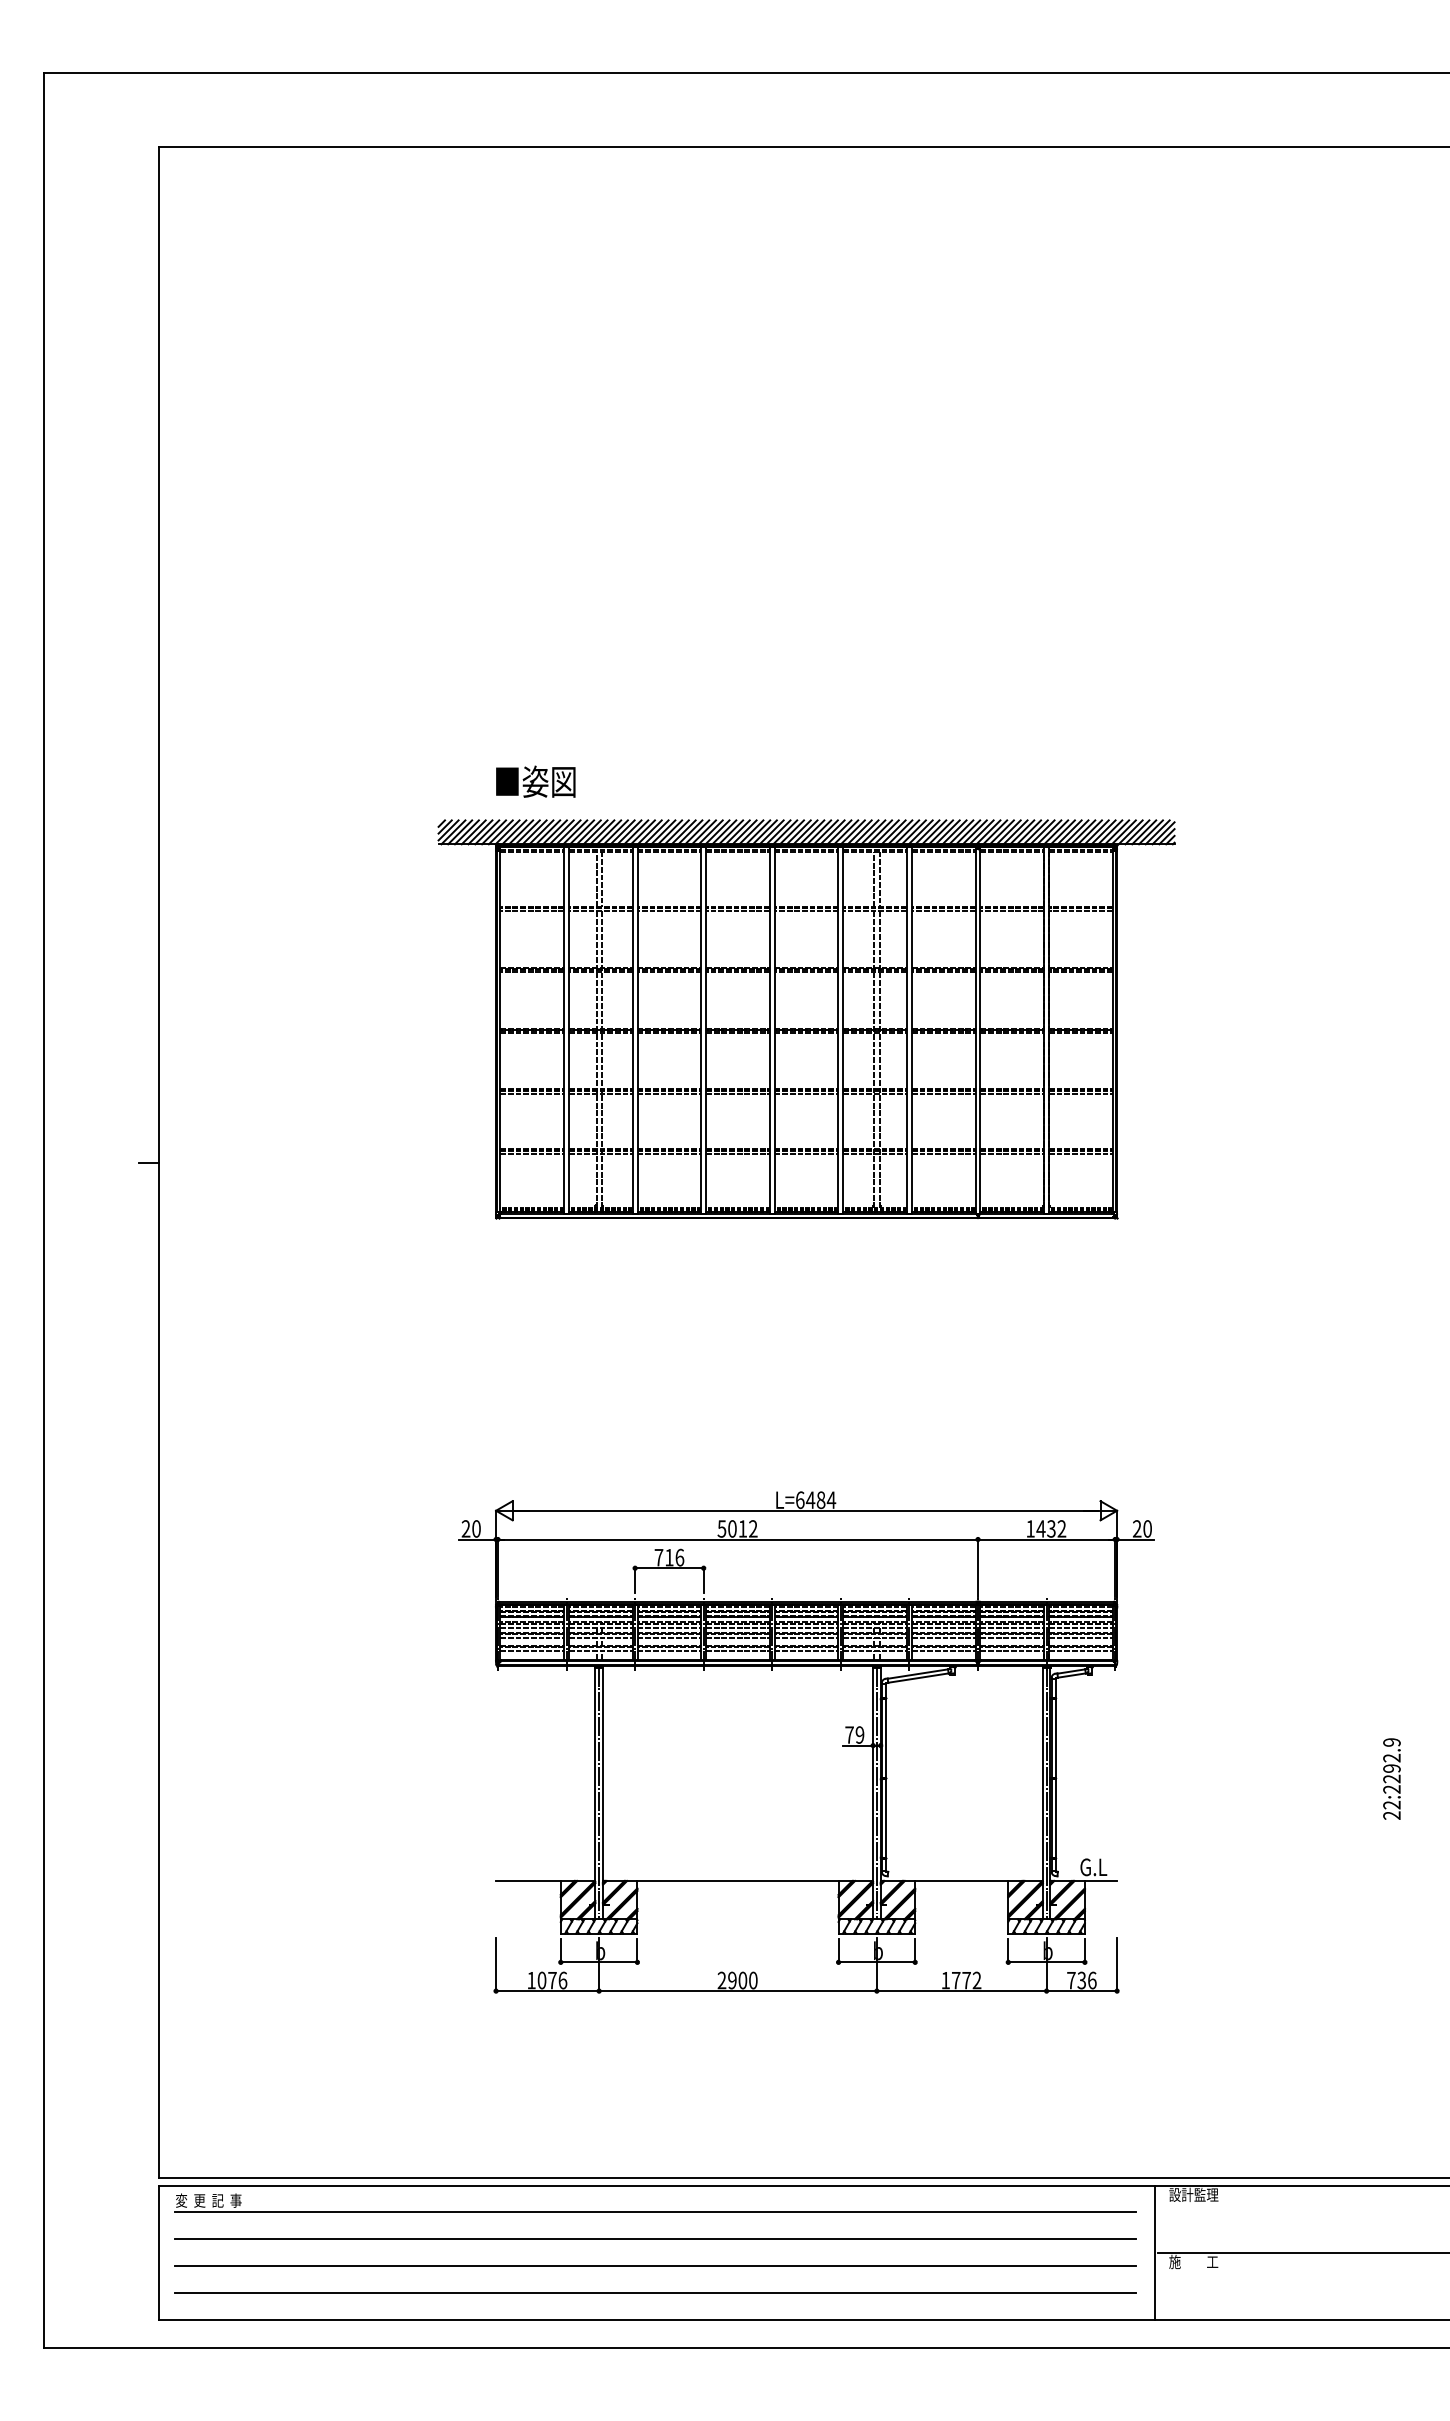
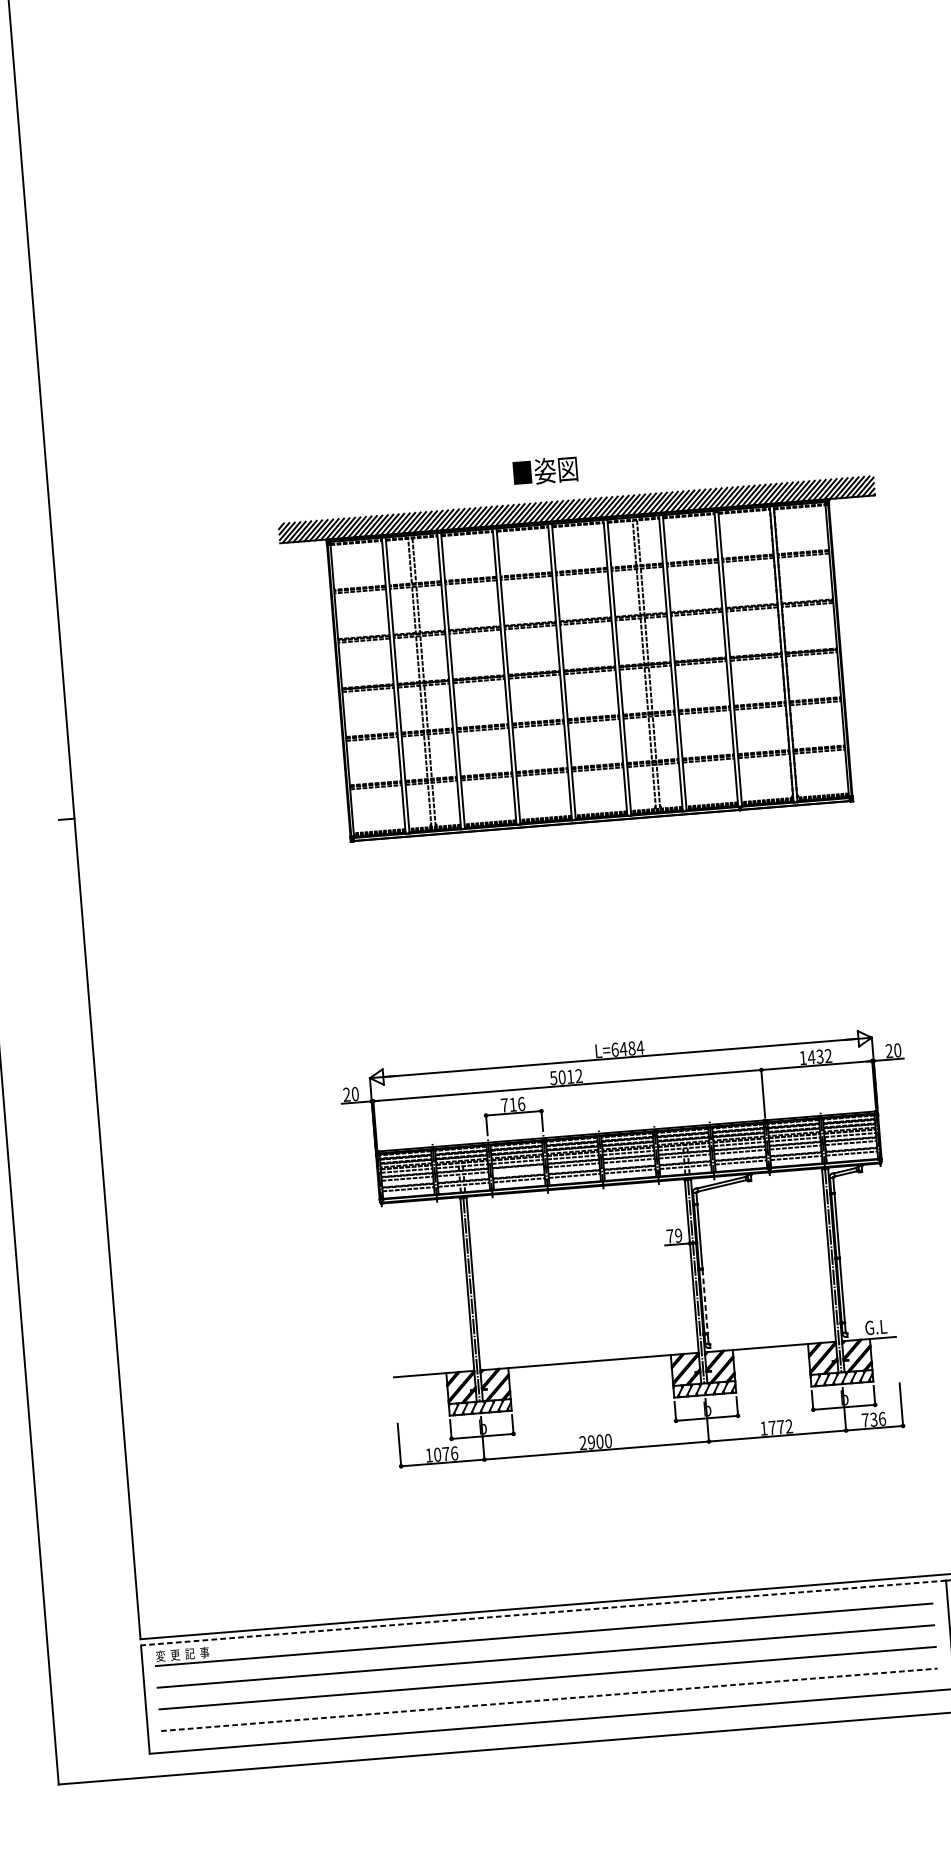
text: (535, 781) -> (545, 470), moved
line: (669, 1638) -> (518, 1170), removed
line: (886, 1819) -> (705, 1302), solid -> dashed
line: (656, 2185) -> (543, 1613), solid -> dashed
line: (655, 2292) -> (549, 1699), solid -> dashed

